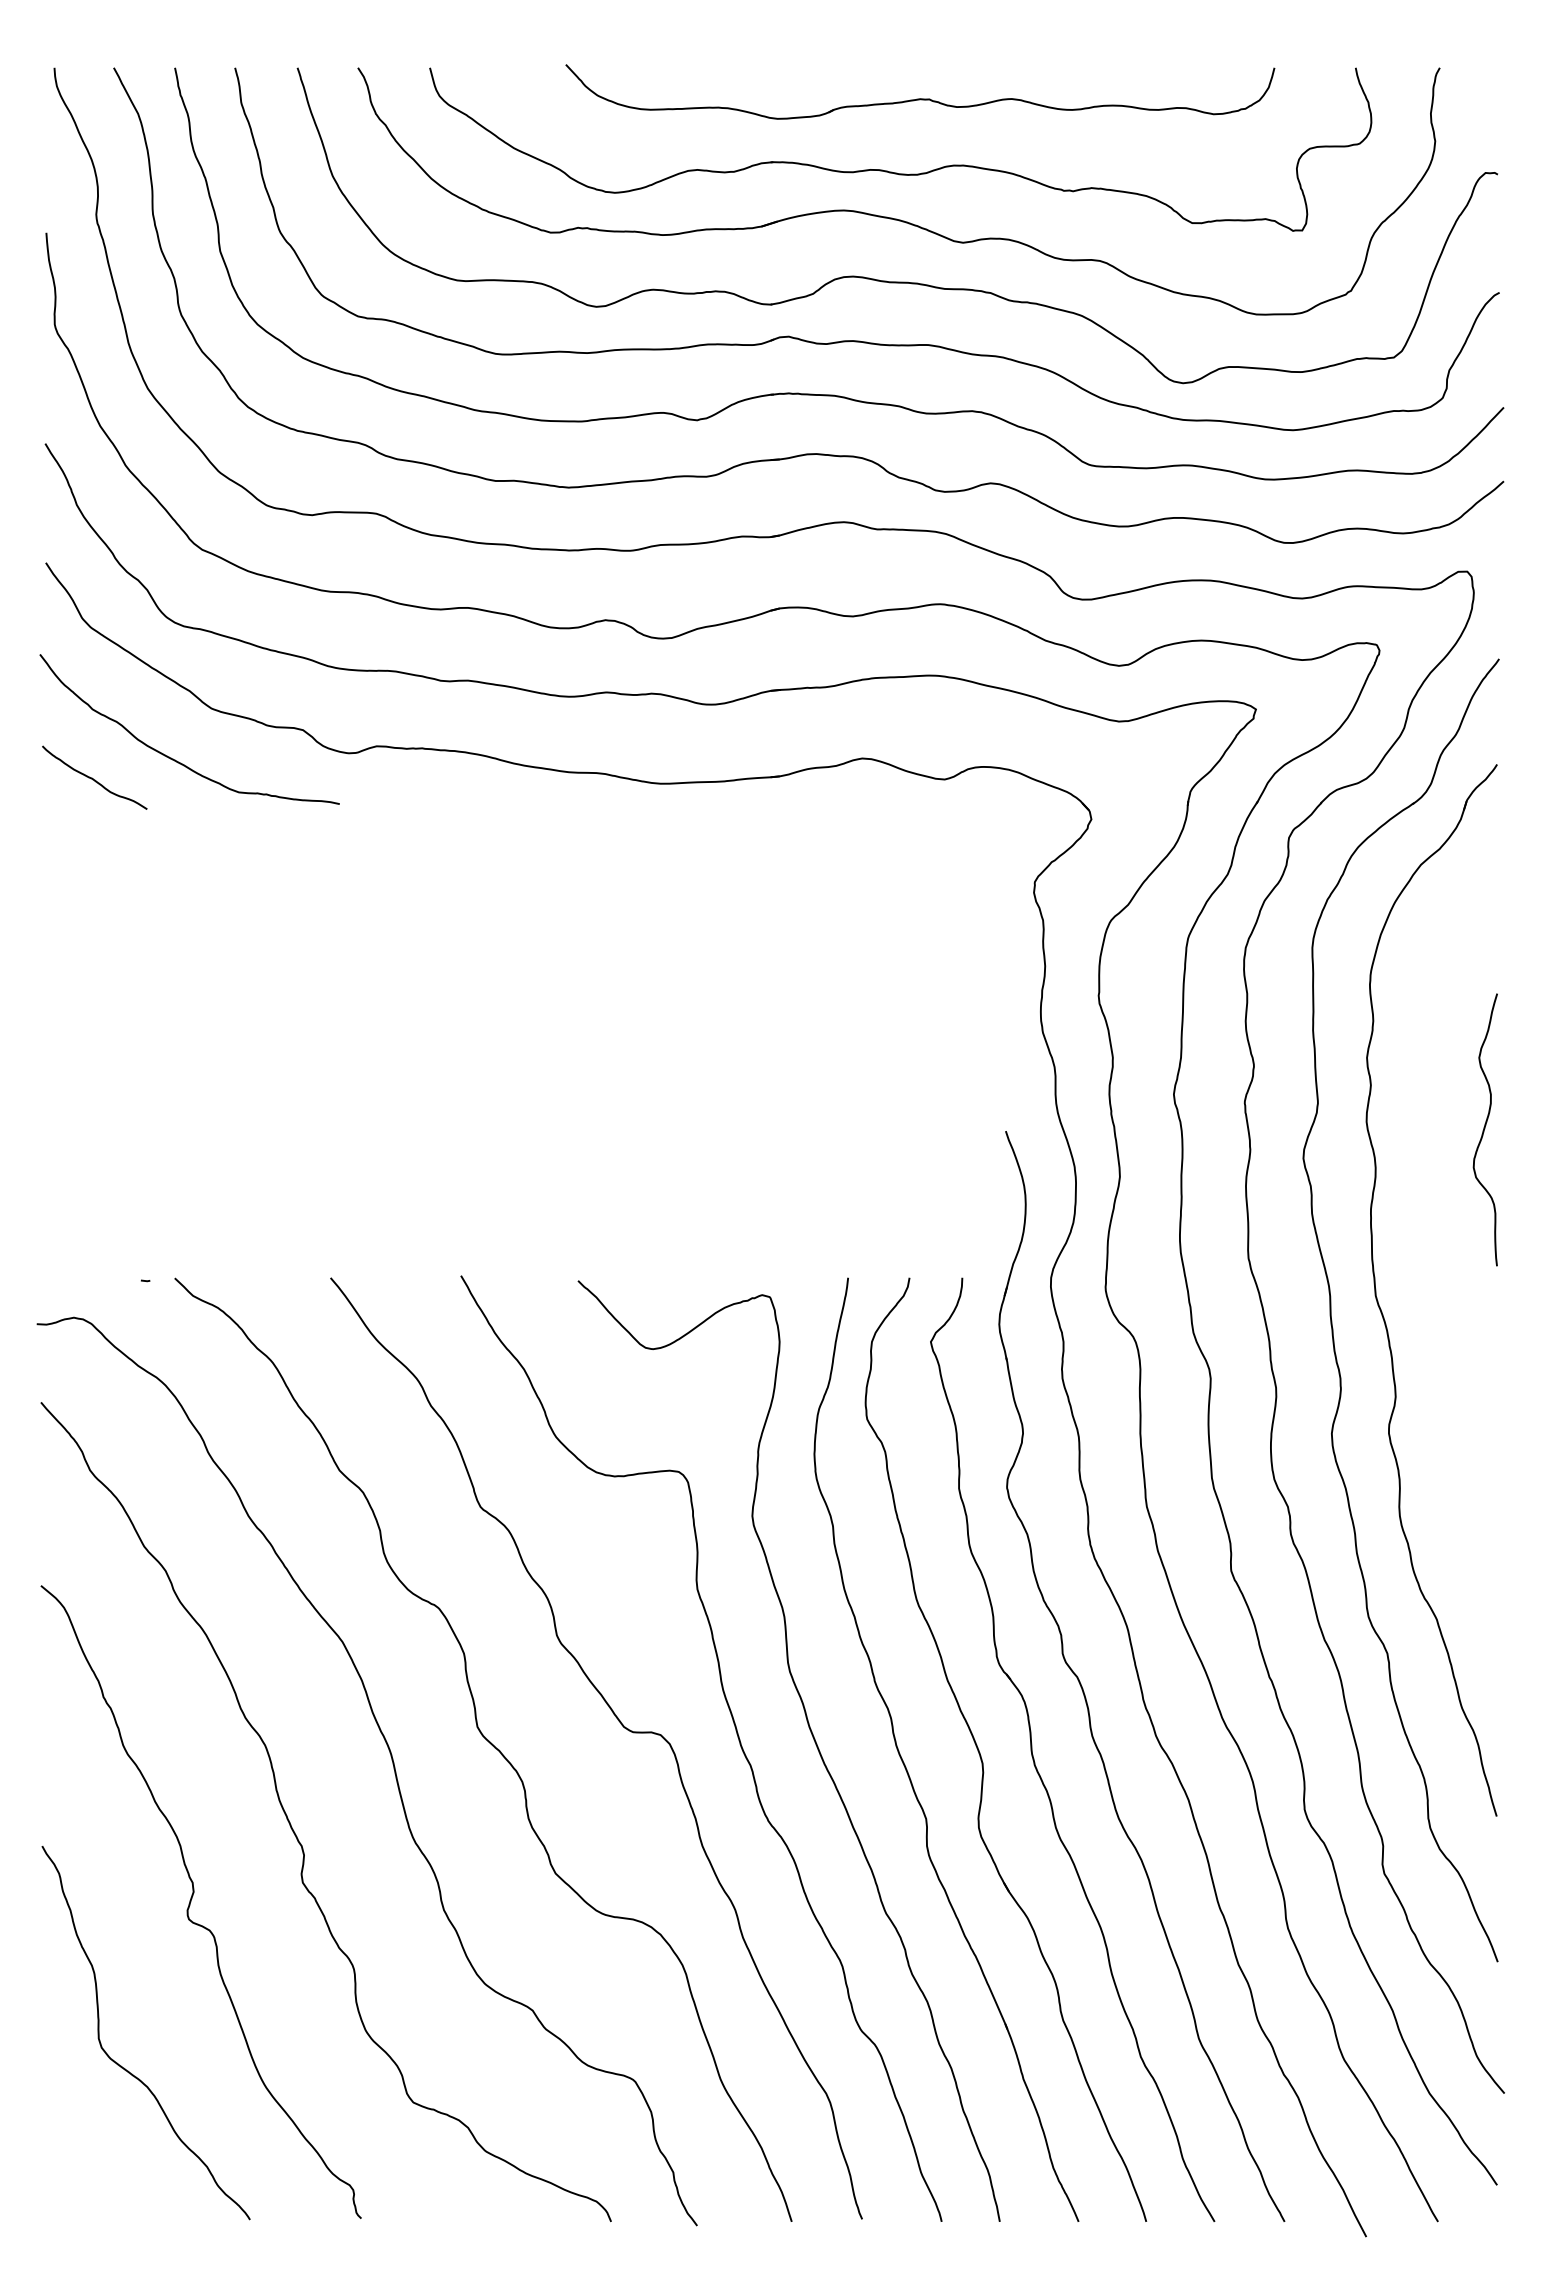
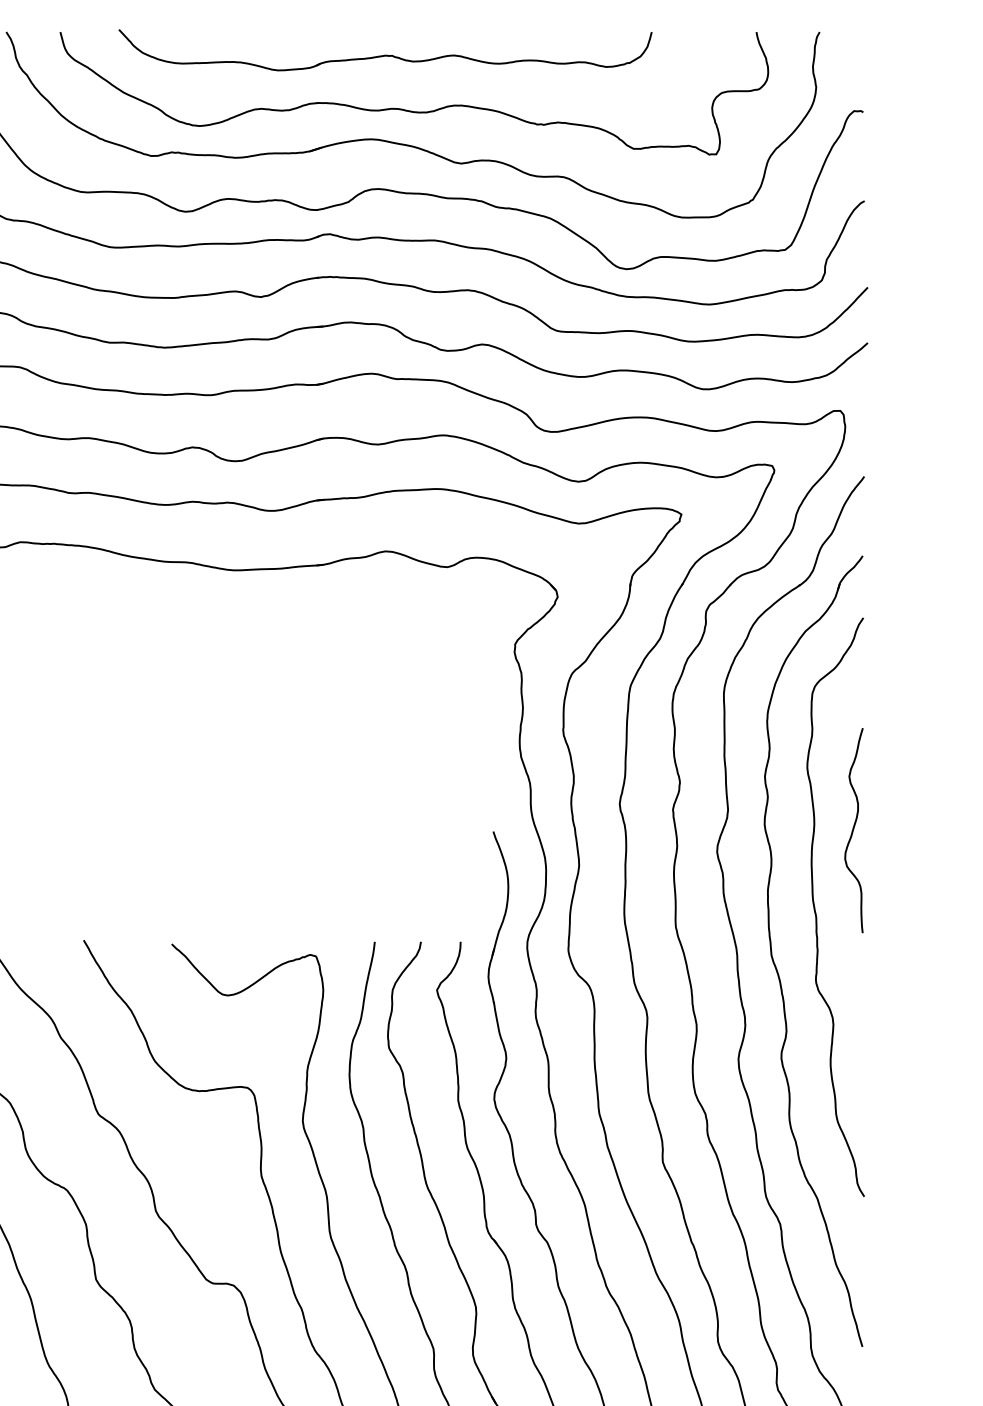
part: (920, 98) -> (385, 55), moved
curve: (1434, 1235) -> (815, 910), added

